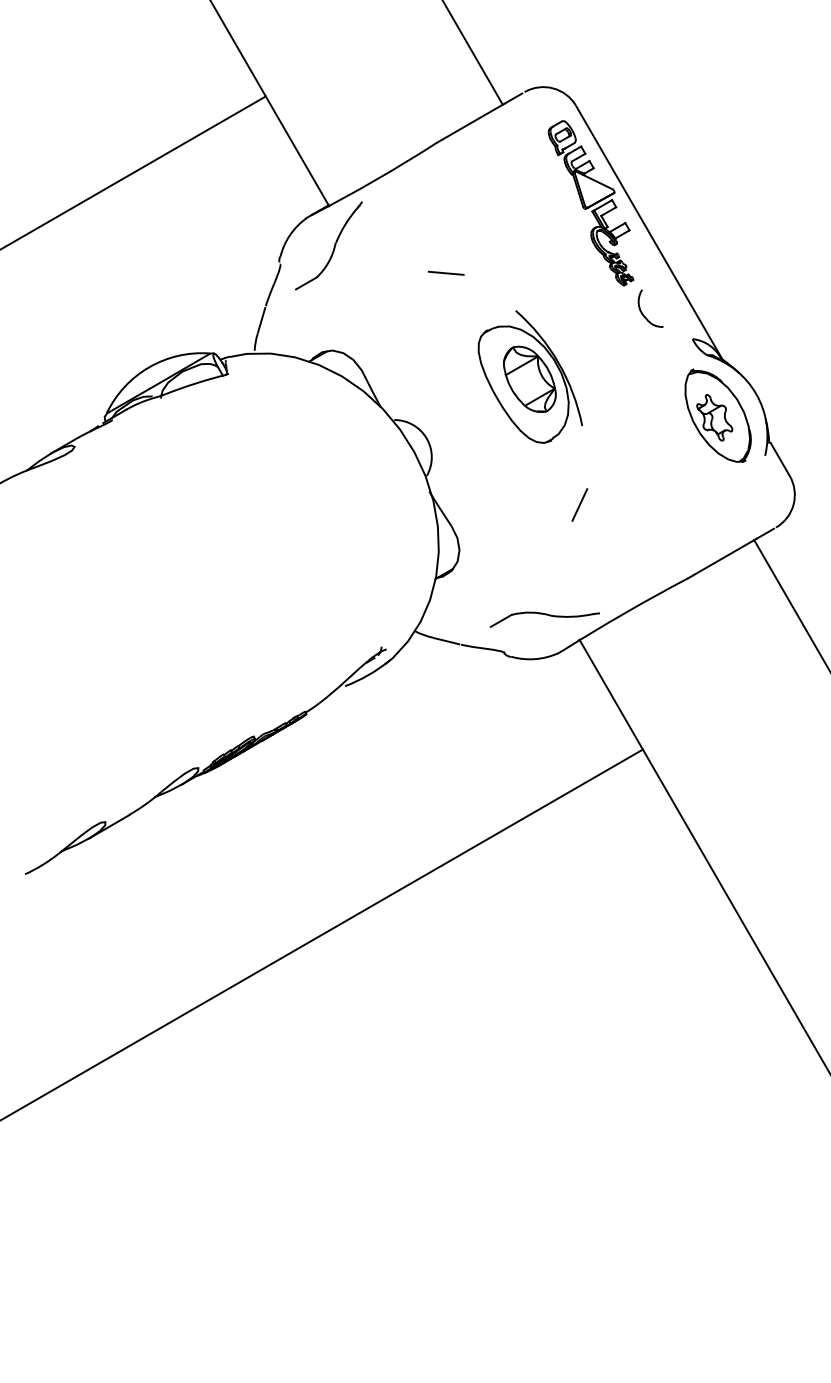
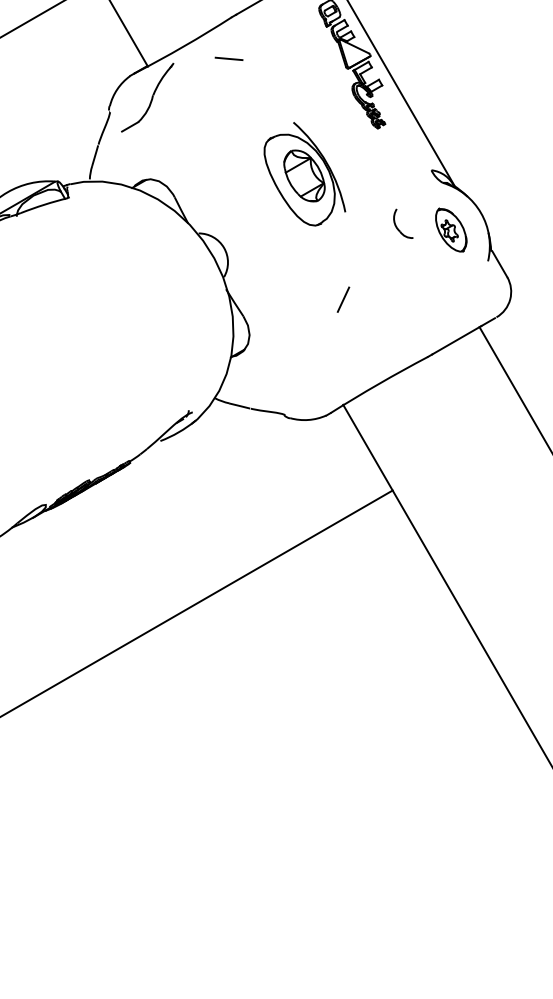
line: (445, 272) -> (228, 58), moved
part: (643, 313) -> (397, 227), moved
part: (530, 376) -> (304, 173), moved
part: (717, 415) -> (450, 229), size x0.6
part: (544, 619) -> (315, 389), removed

